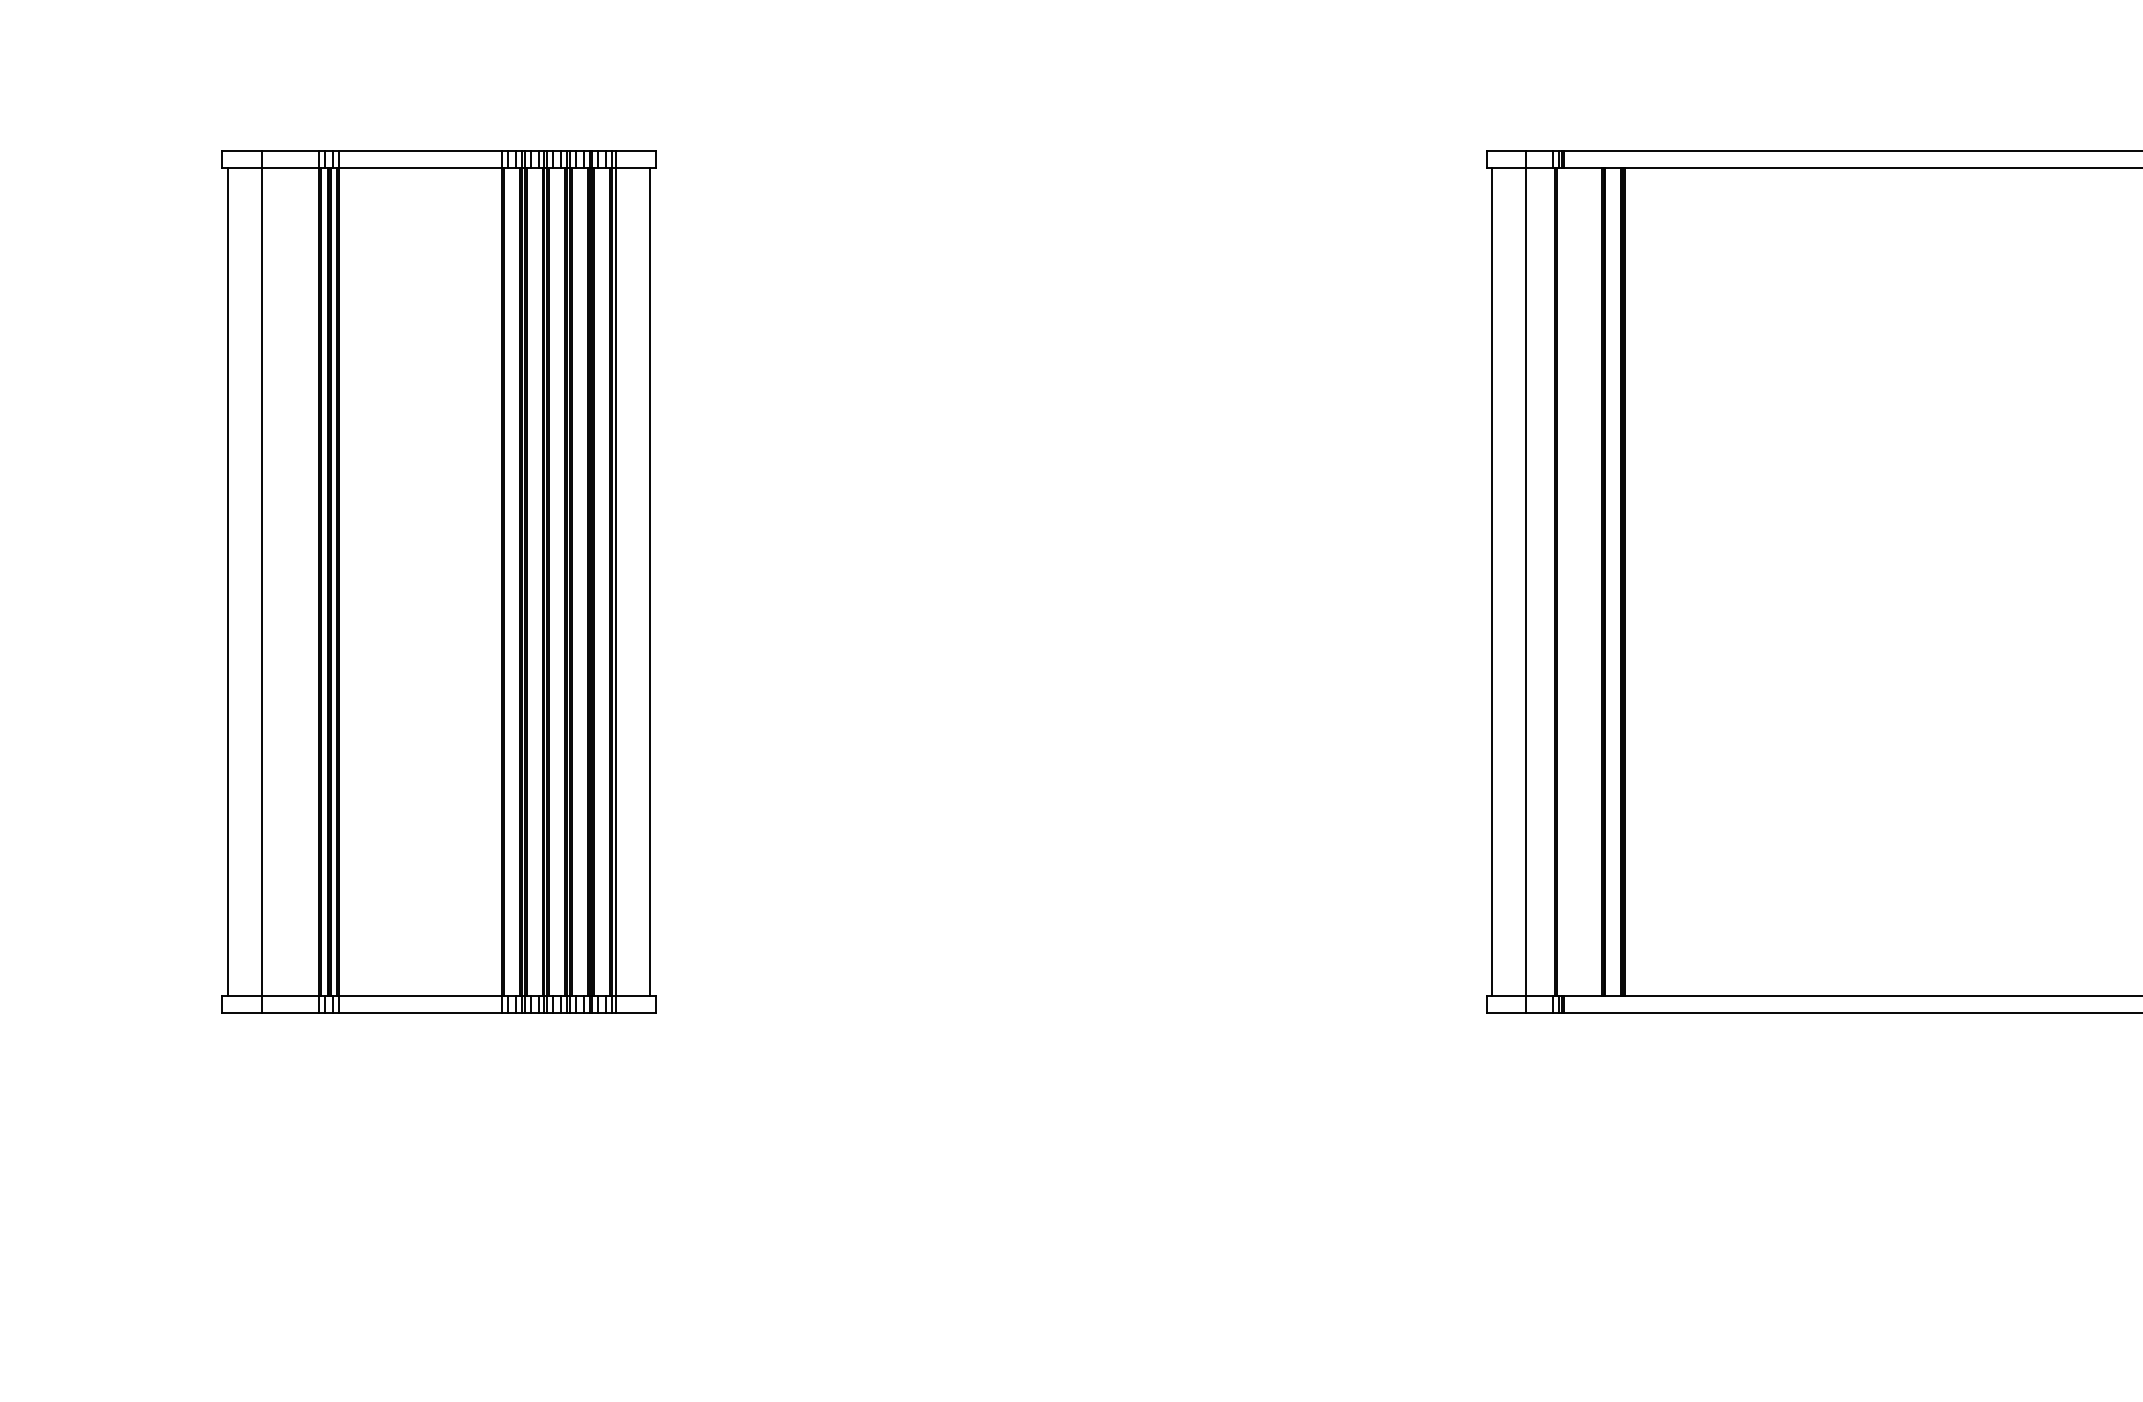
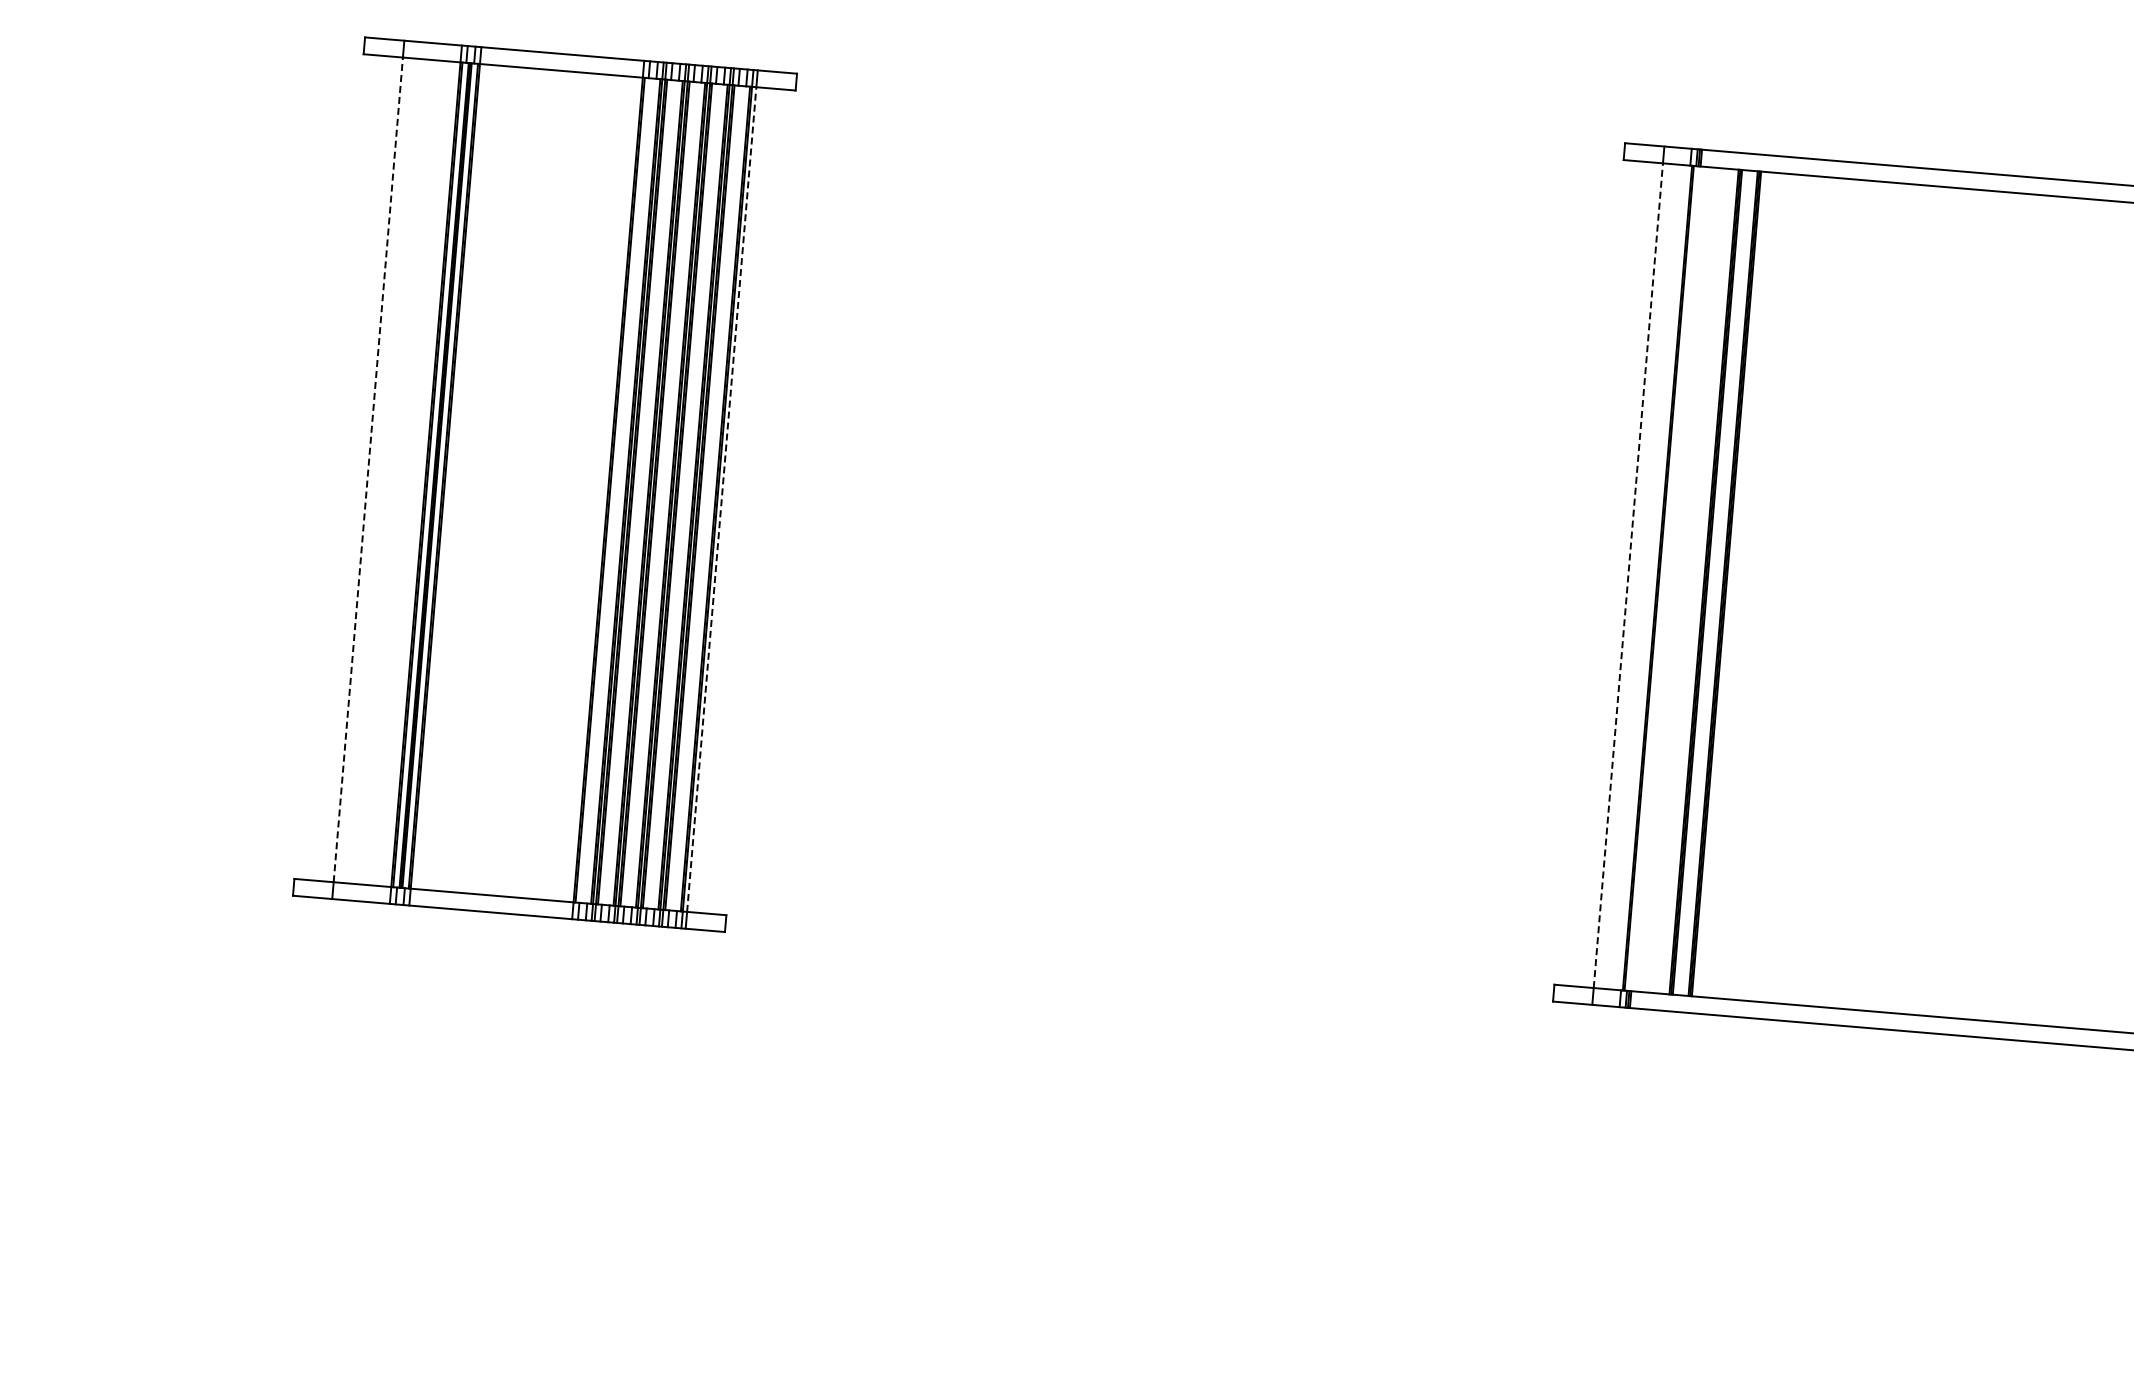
line: (227, 581) -> (334, 466), removed
line: (261, 581) -> (368, 469), solid -> dashed
line: (616, 581) -> (721, 499), solid -> dashed
line: (650, 581) -> (755, 501), removed
line: (1492, 581) -> (1594, 572), removed
line: (1526, 581) -> (1628, 575), solid -> dashed

